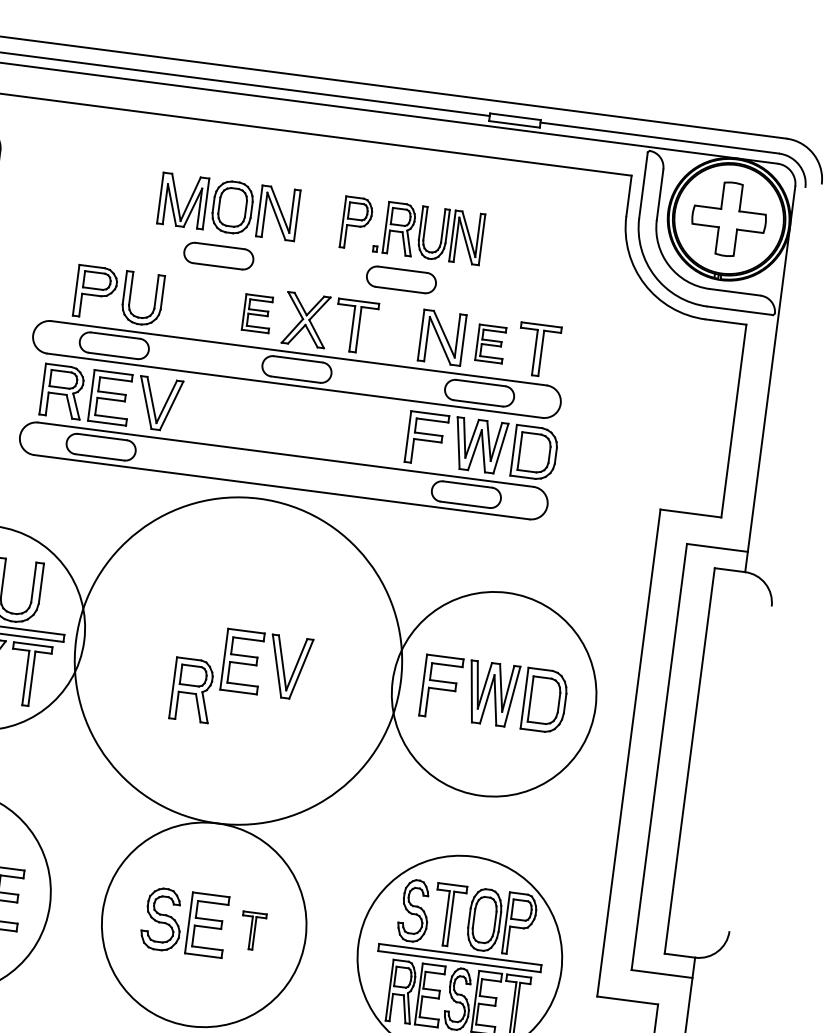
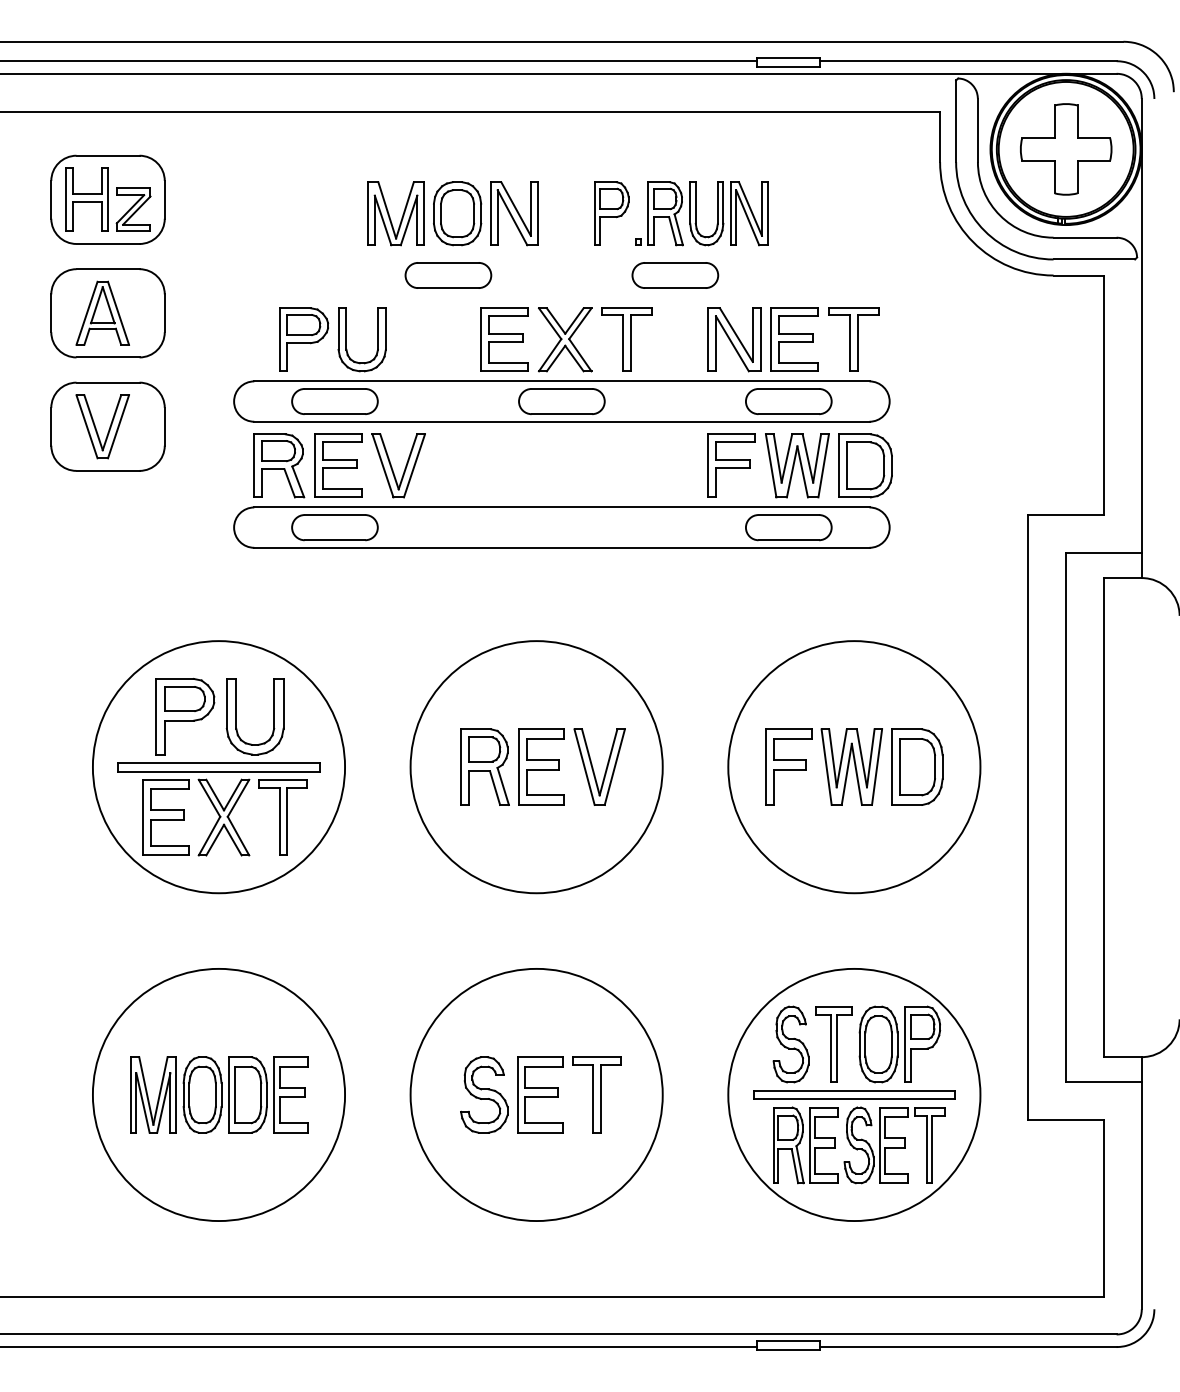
part: (257, 313) -> (504, 339), size x1.43
part: (490, 343) -> (794, 339), size x1.43
circle: (238, 661) -> (536, 767), size x0.62
part: (192, 689) -> (484, 766), moved
part: (252, 930) -> (596, 1094), size x1.67

